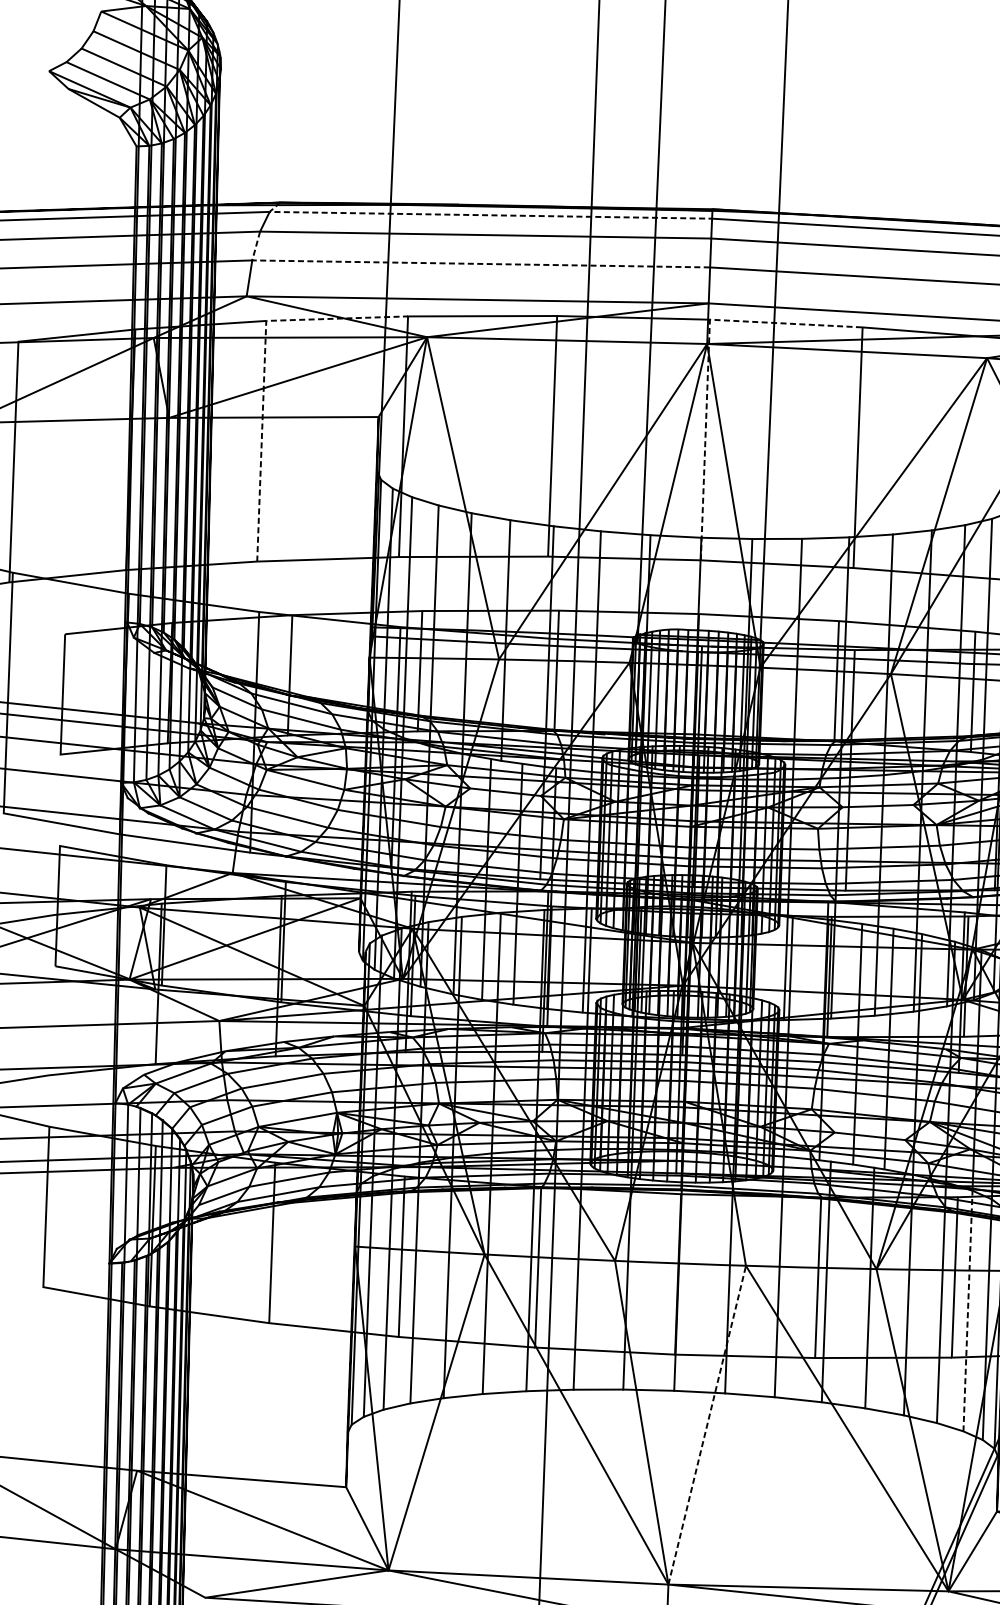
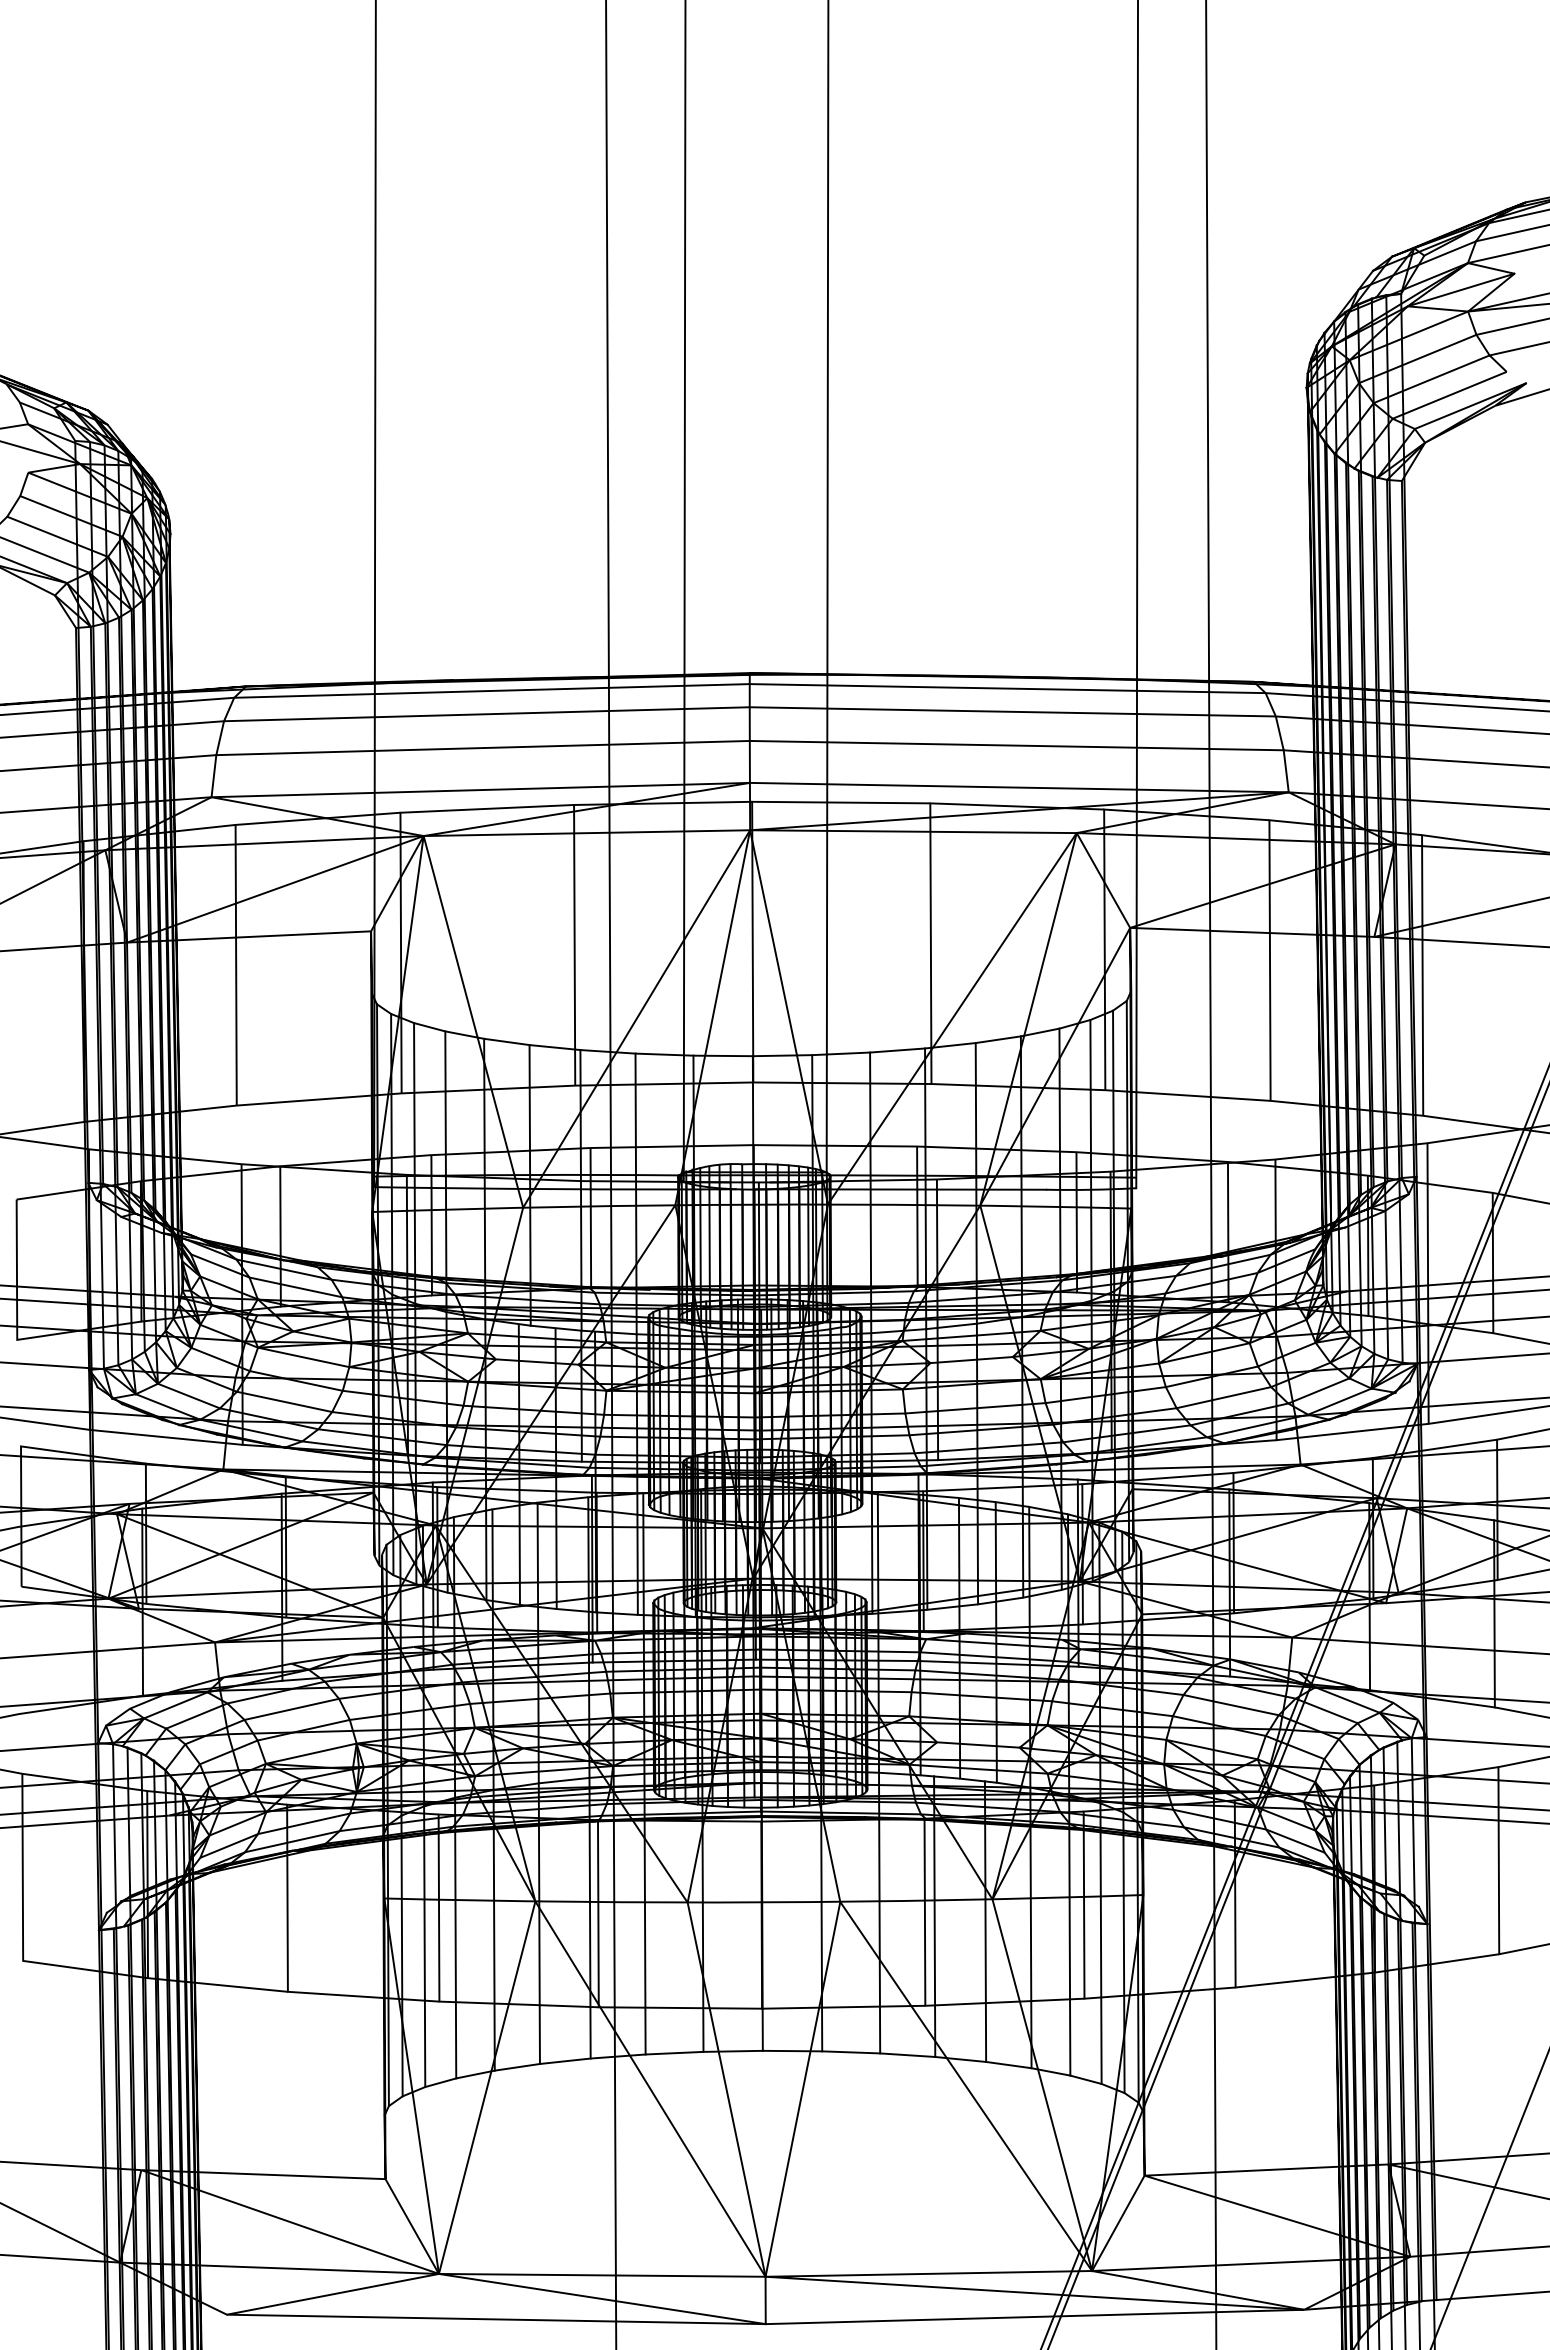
line: (482, 215) -> (482, 691), dashed -> solid
line: (466, 263) -> (465, 748), dashed -> solid
line: (708, 362) -> (752, 851), dashed -> solid
line: (264, 369) -> (235, 881), dashed -> solid
line: (968, 1310) -> (1101, 1943), dashed -> solid
line: (707, 1424) -> (803, 2088), dashed -> solid

